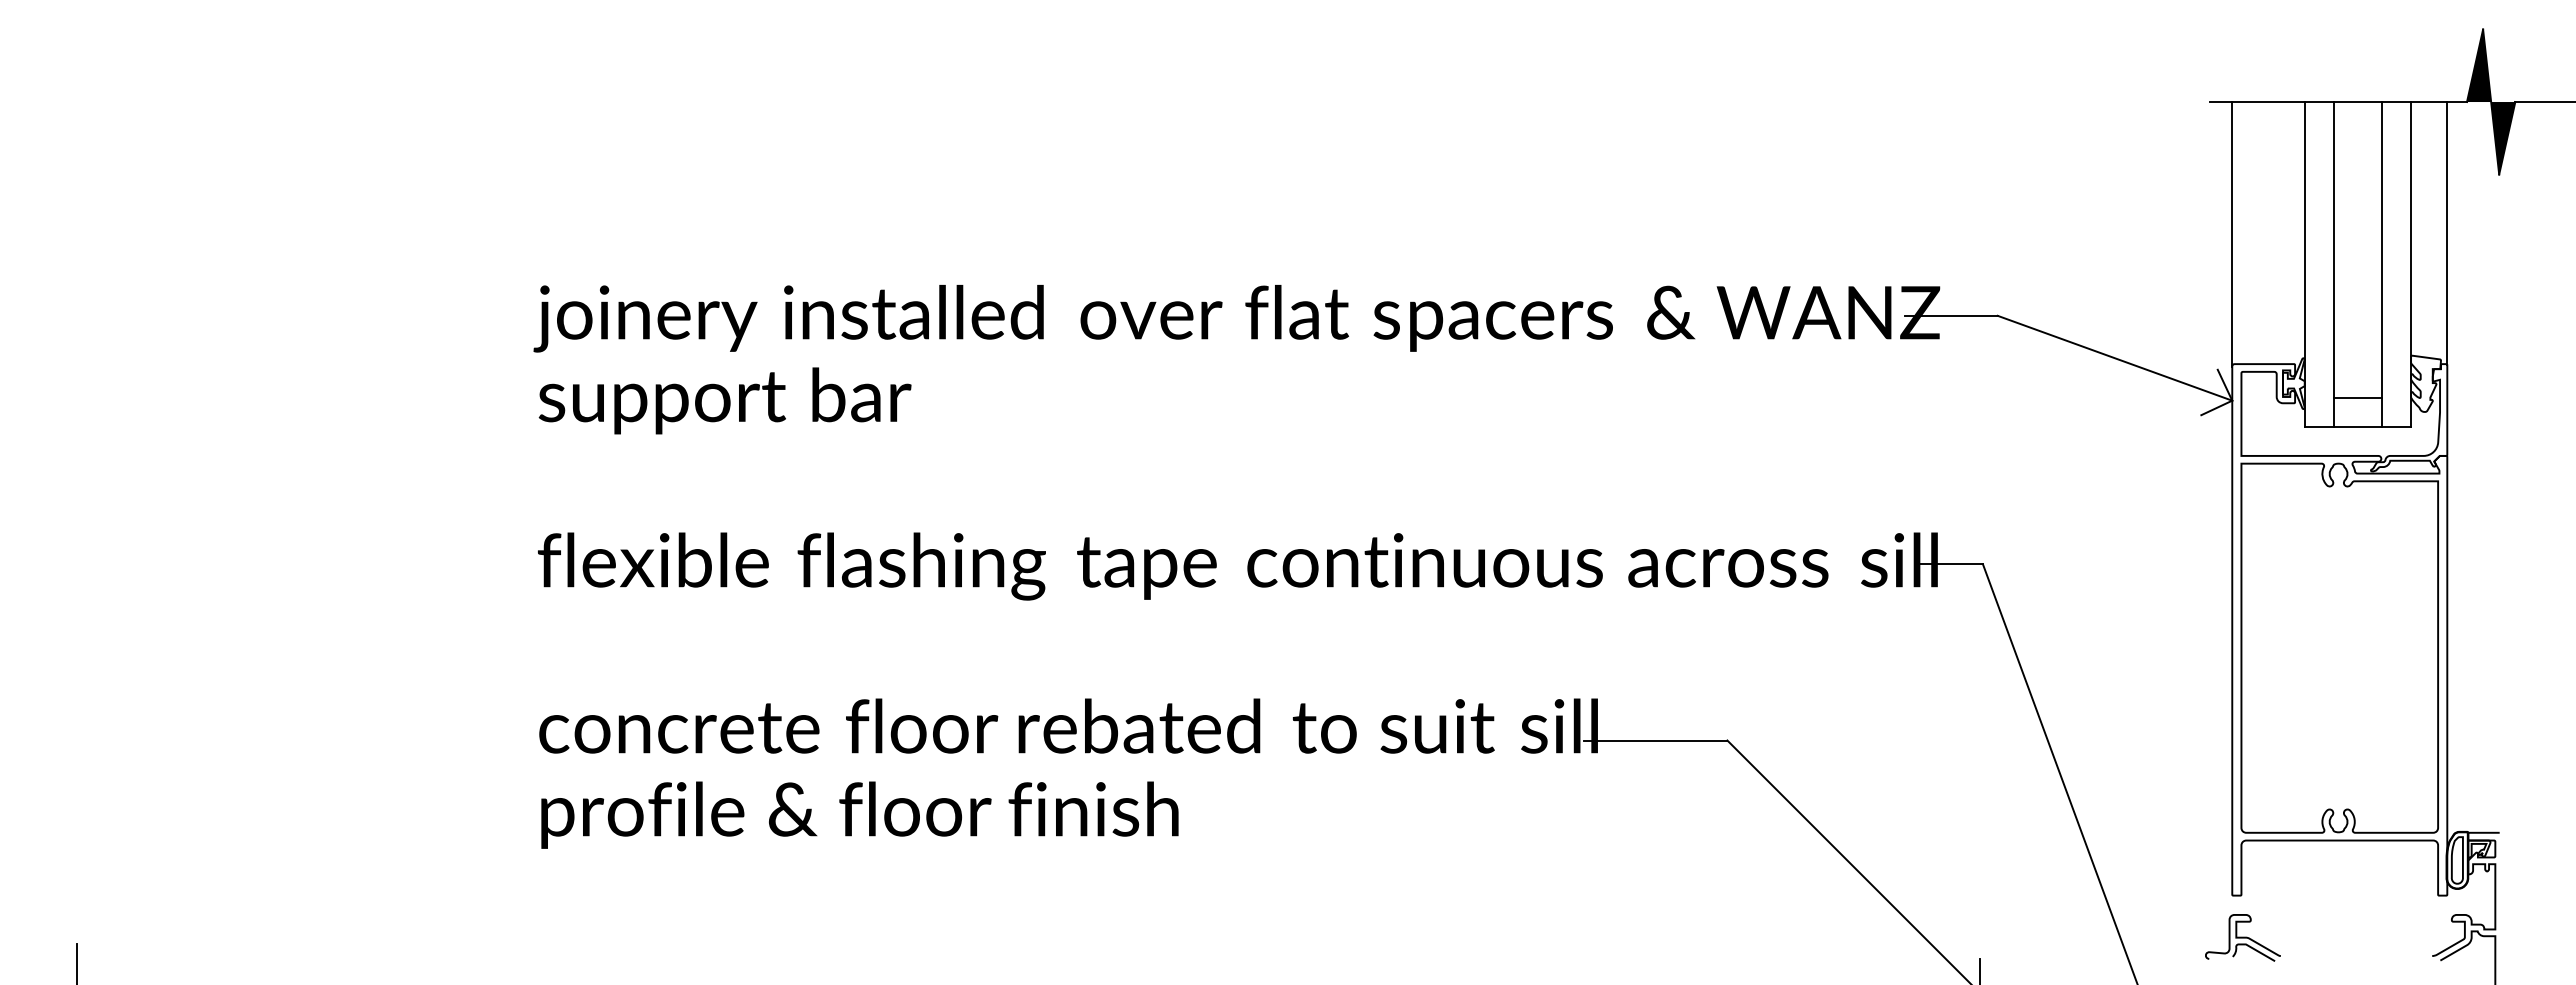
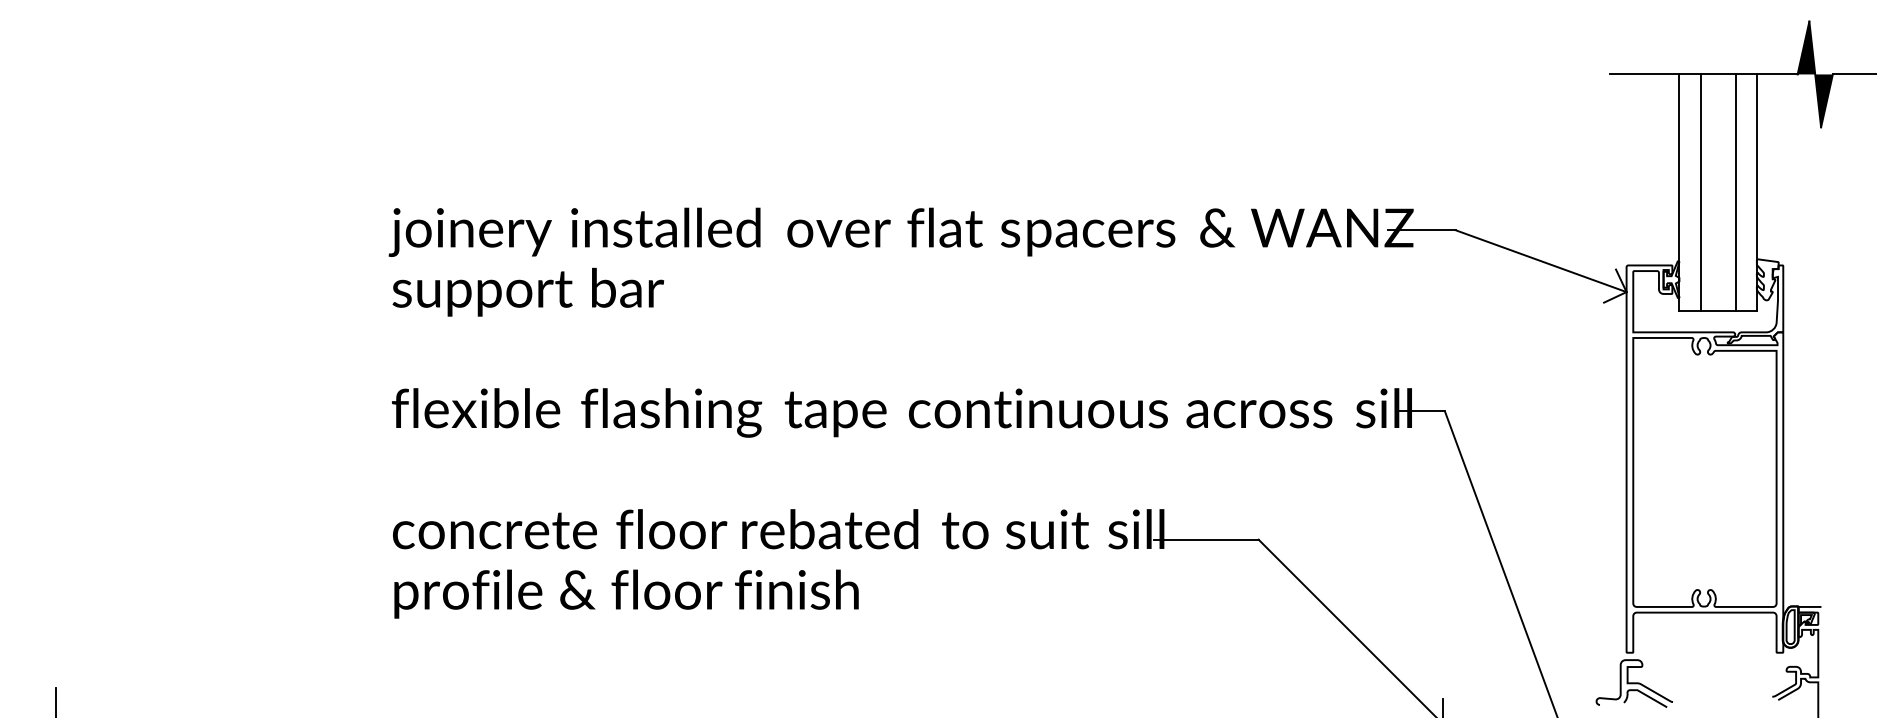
line: (2447, 233) -> (1783, 170), removed
line: (2232, 234) -> (1626, 170), removed
line: (2357, 397) -> (1717, 289), removed
part: (2242, 937) -> (1634, 683), size x1.4

